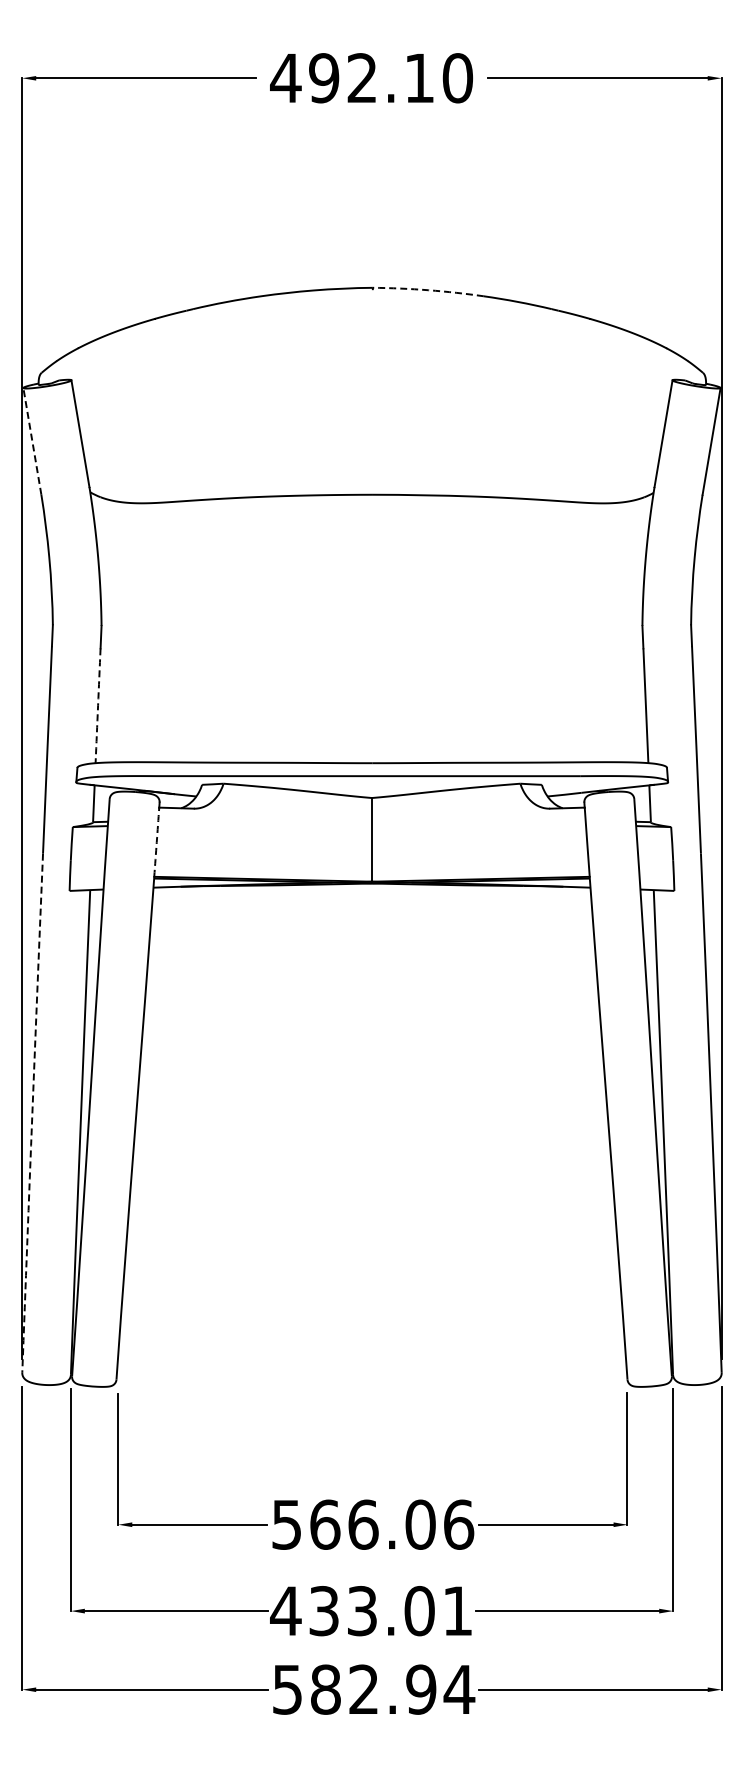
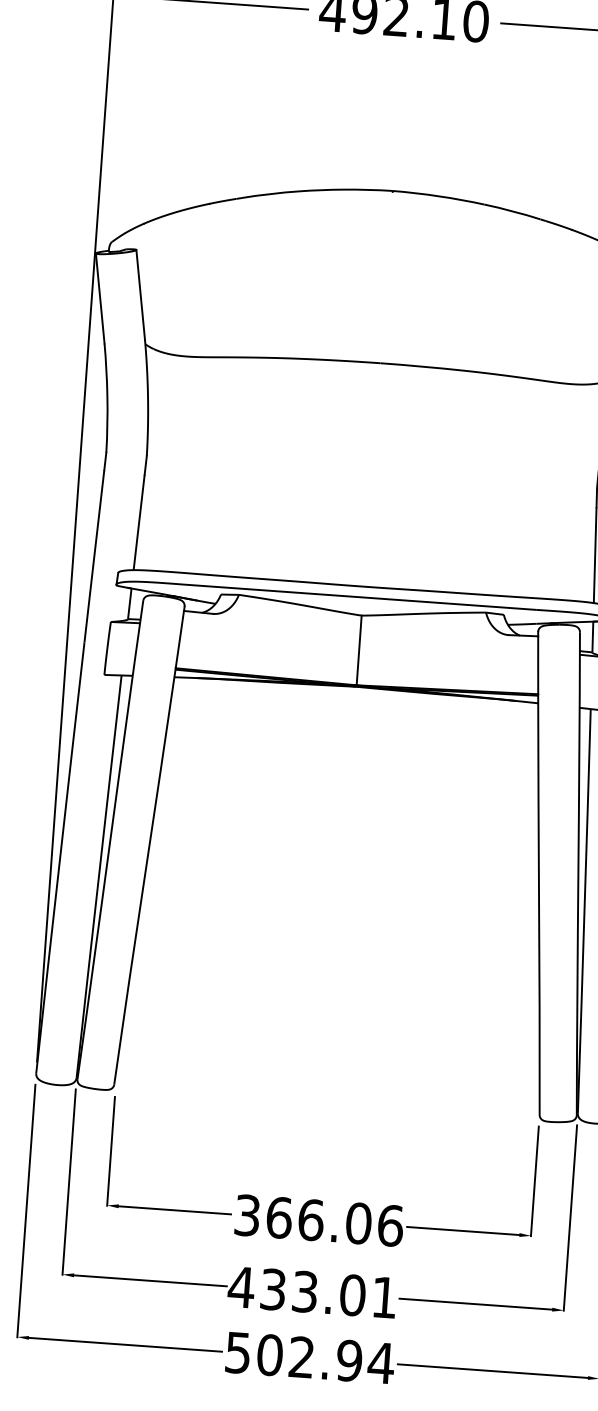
arc: (428, 290) -> (438, 196), dashed -> solid
line: (32, 440) -> (100, 297), dashed -> solid
arc: (98, 705) -> (139, 522), dashed -> solid
arc: (156, 842) -> (179, 639), dashed -> solid
arc: (32, 1113) -> (60, 858), dashed -> solid
text: (287, 1524) -> (247, 1215), 566.06 -> 366.06
text: (325, 1689) -> (269, 1354), 582.94 -> 502.94

